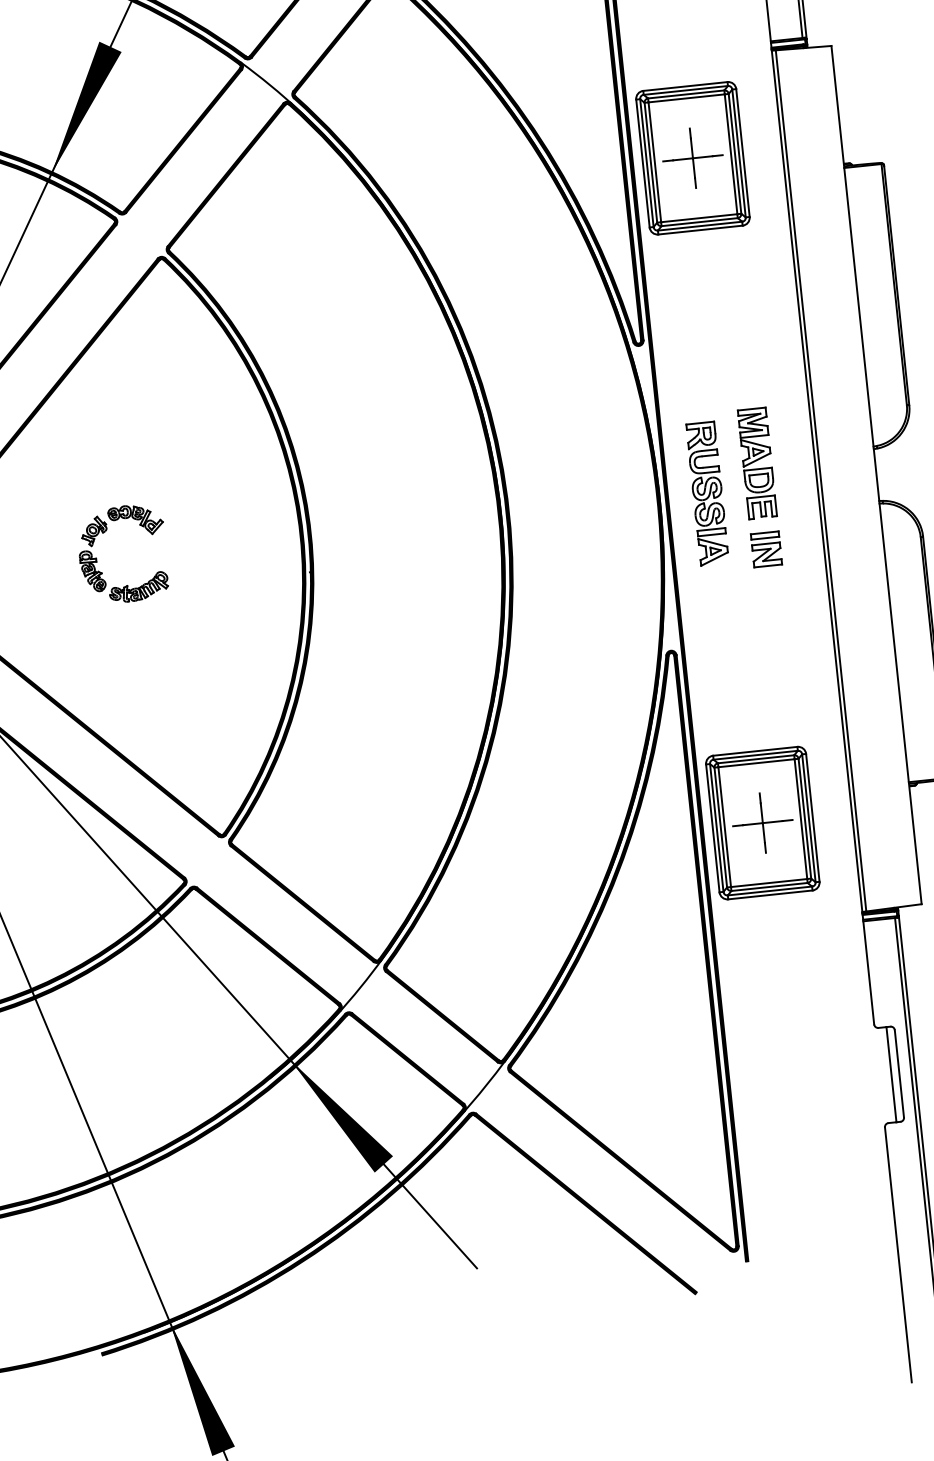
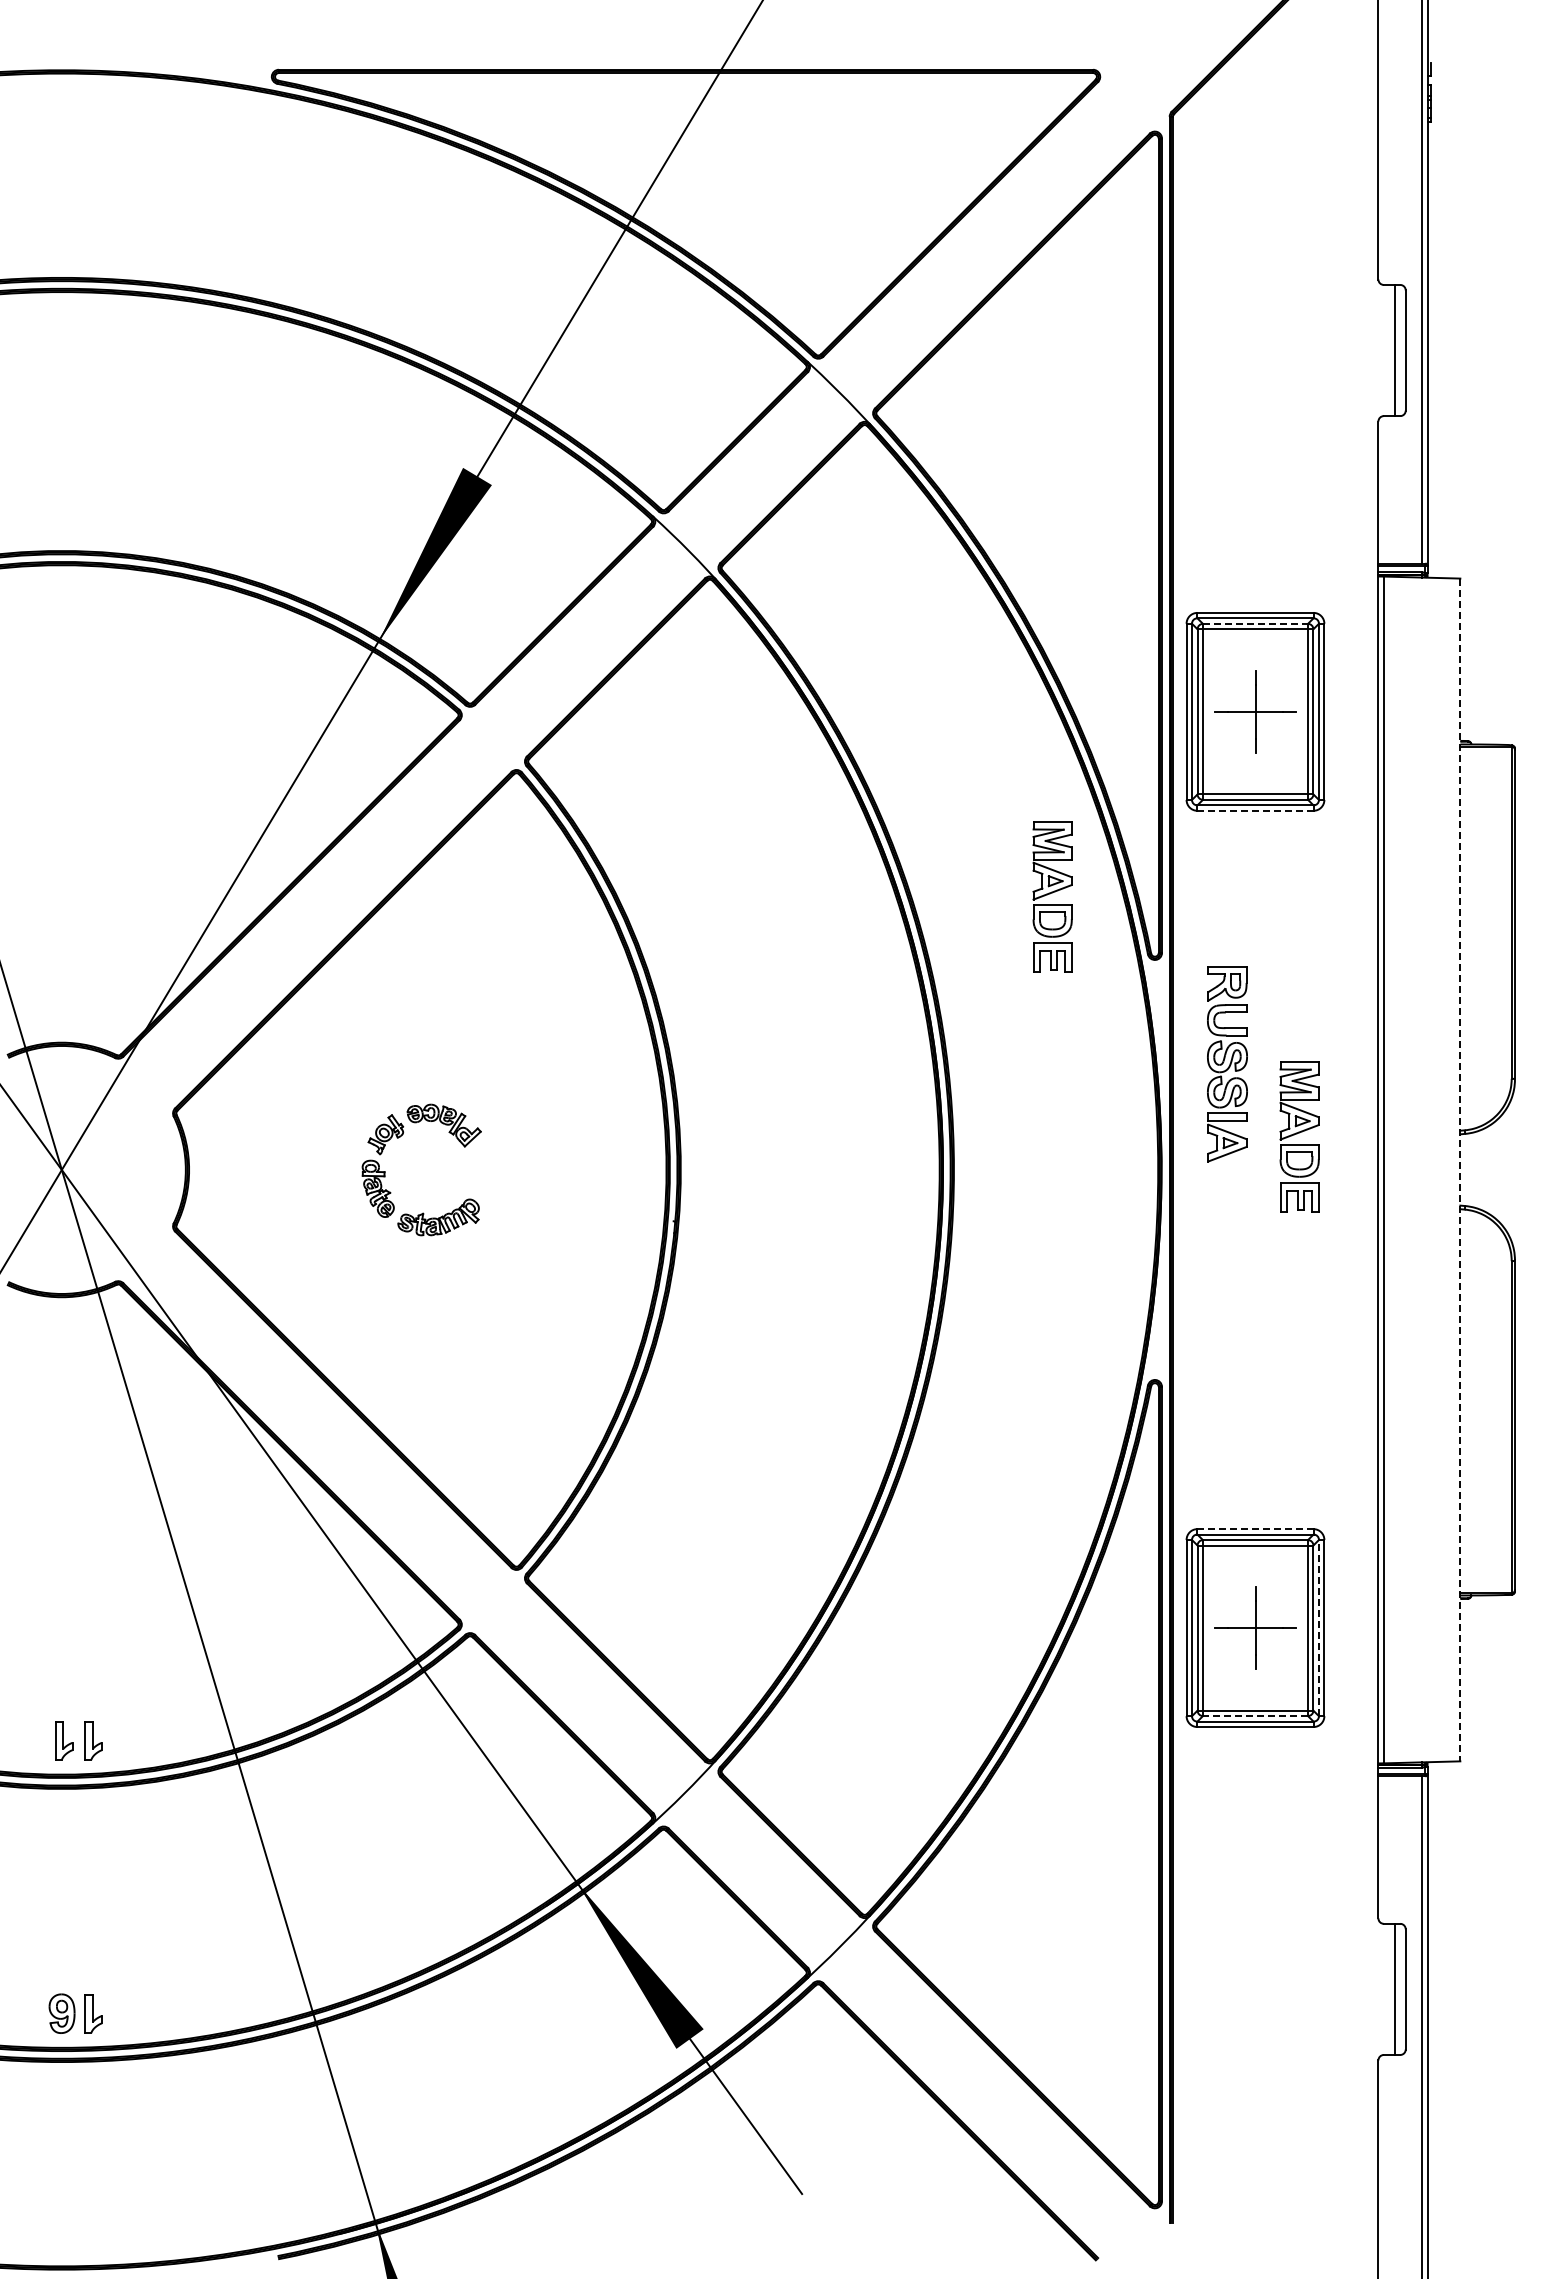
line: (686, 94) -> (1255, 623), solid -> dashed
line: (699, 229) -> (1254, 810), solid -> dashed
part: (559, 307) -> (1052, 896), added
line: (876, 475) -> (1460, 1170), solid -> dashed
part: (707, 493) -> (1227, 1064), moved
part: (766, 549) -> (1299, 1255), removed
line: (755, 751) -> (1255, 1529), solid -> dashed
line: (808, 817) -> (1318, 1627), solid -> dashed
line: (769, 887) -> (1255, 1716), solid -> dashed

